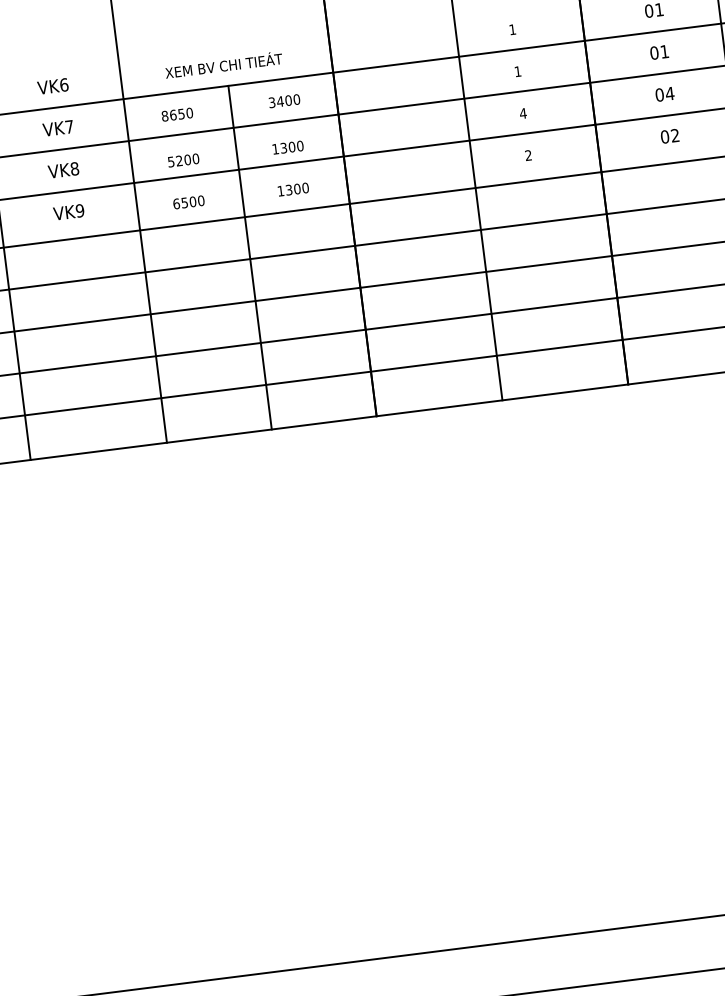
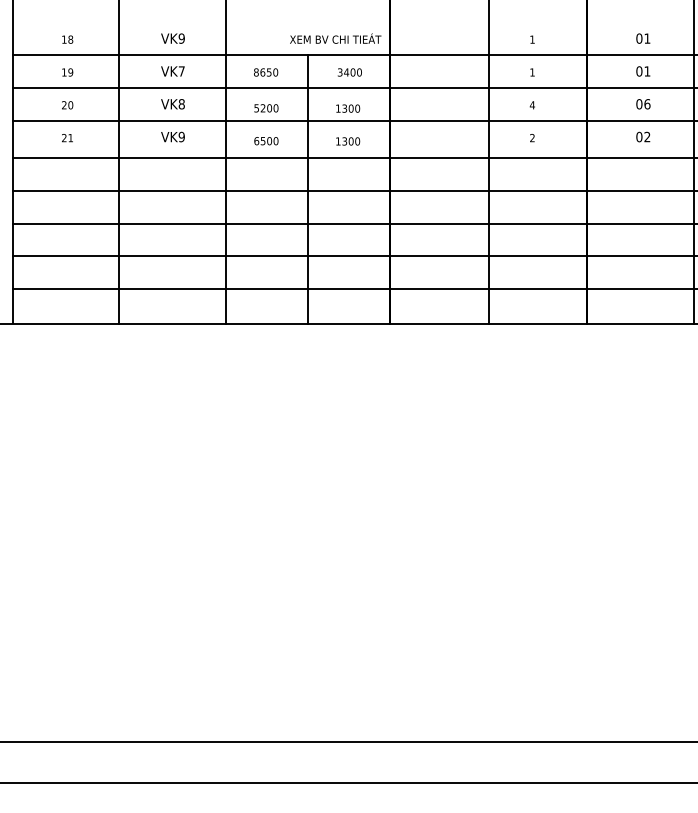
text: (223, 64) -> (335, 38), moved
text: (63, 84) -> (181, 38), VK6 -> VK9
text: (670, 93) -> (647, 104), 04 -> 06

